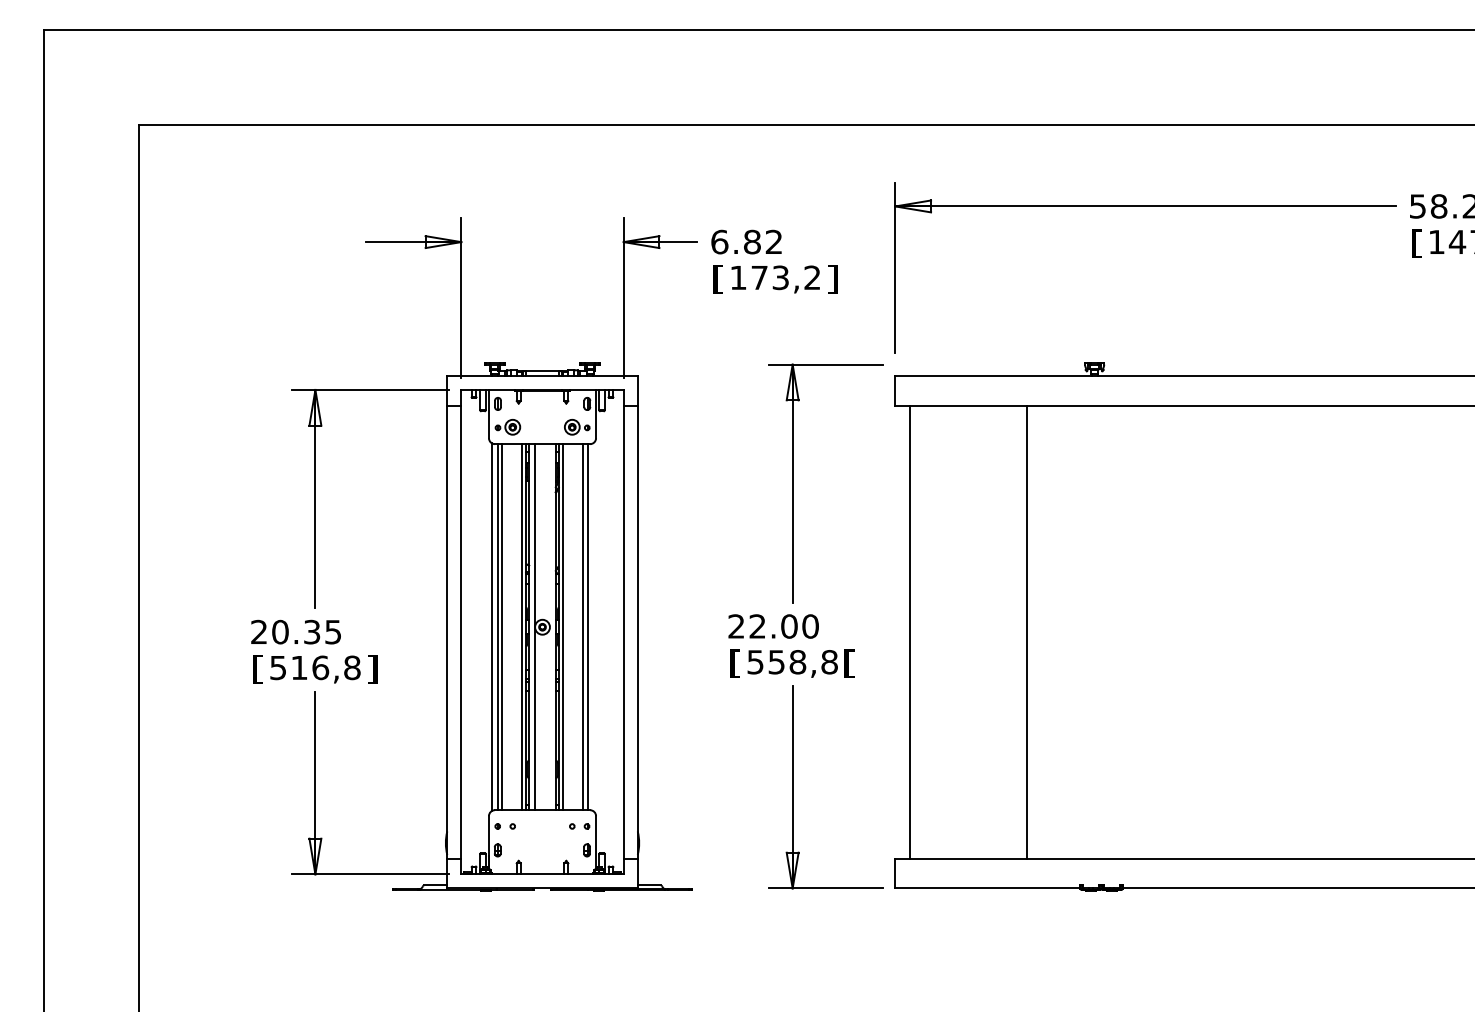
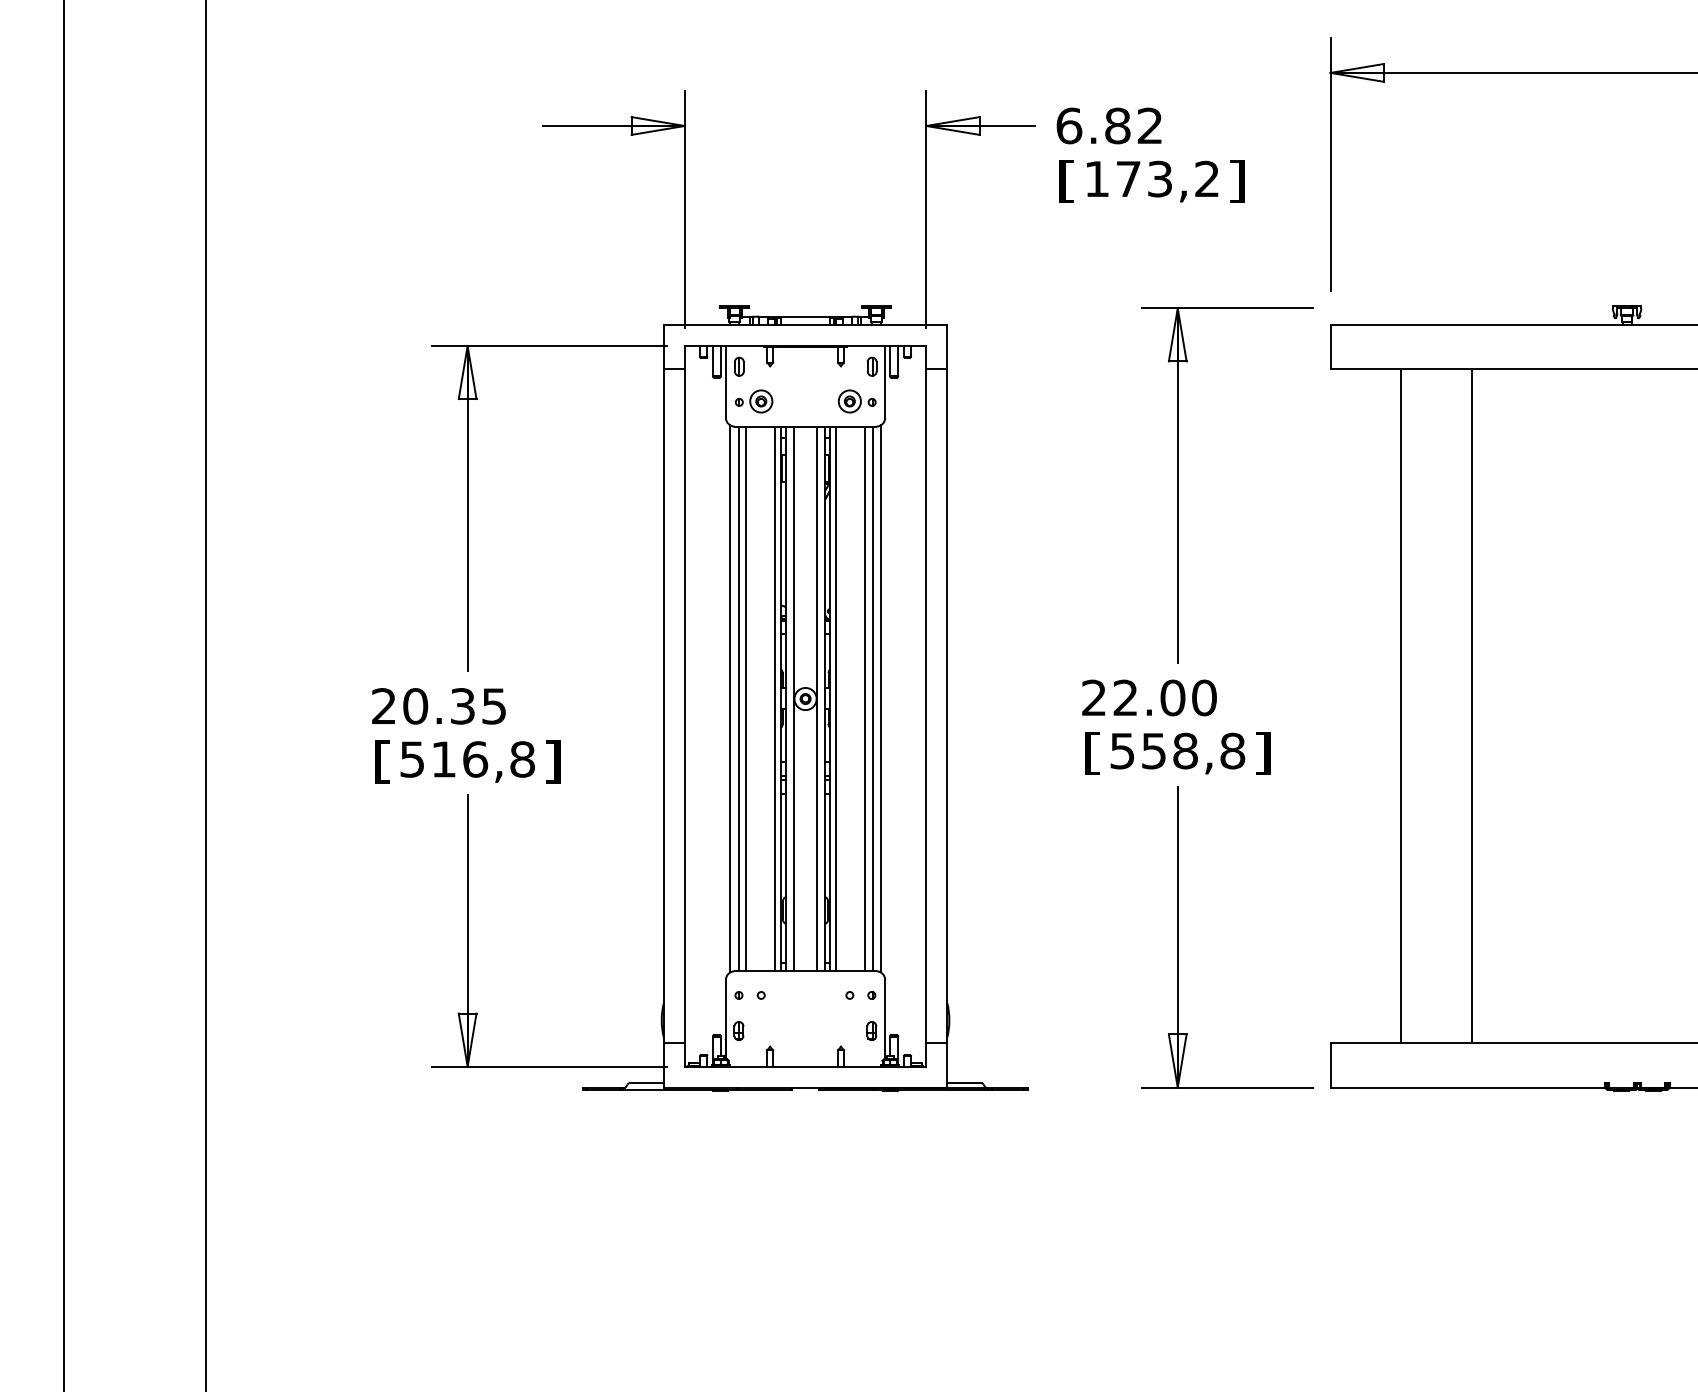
line: (593, 626) -> (881, 697), added
line: (550, 627) -> (817, 699), added
line: (910, 631) -> (1402, 705), moved
line: (1026, 631) -> (1472, 705), moved
text: (849, 663) -> (1262, 752), [ -> ]

